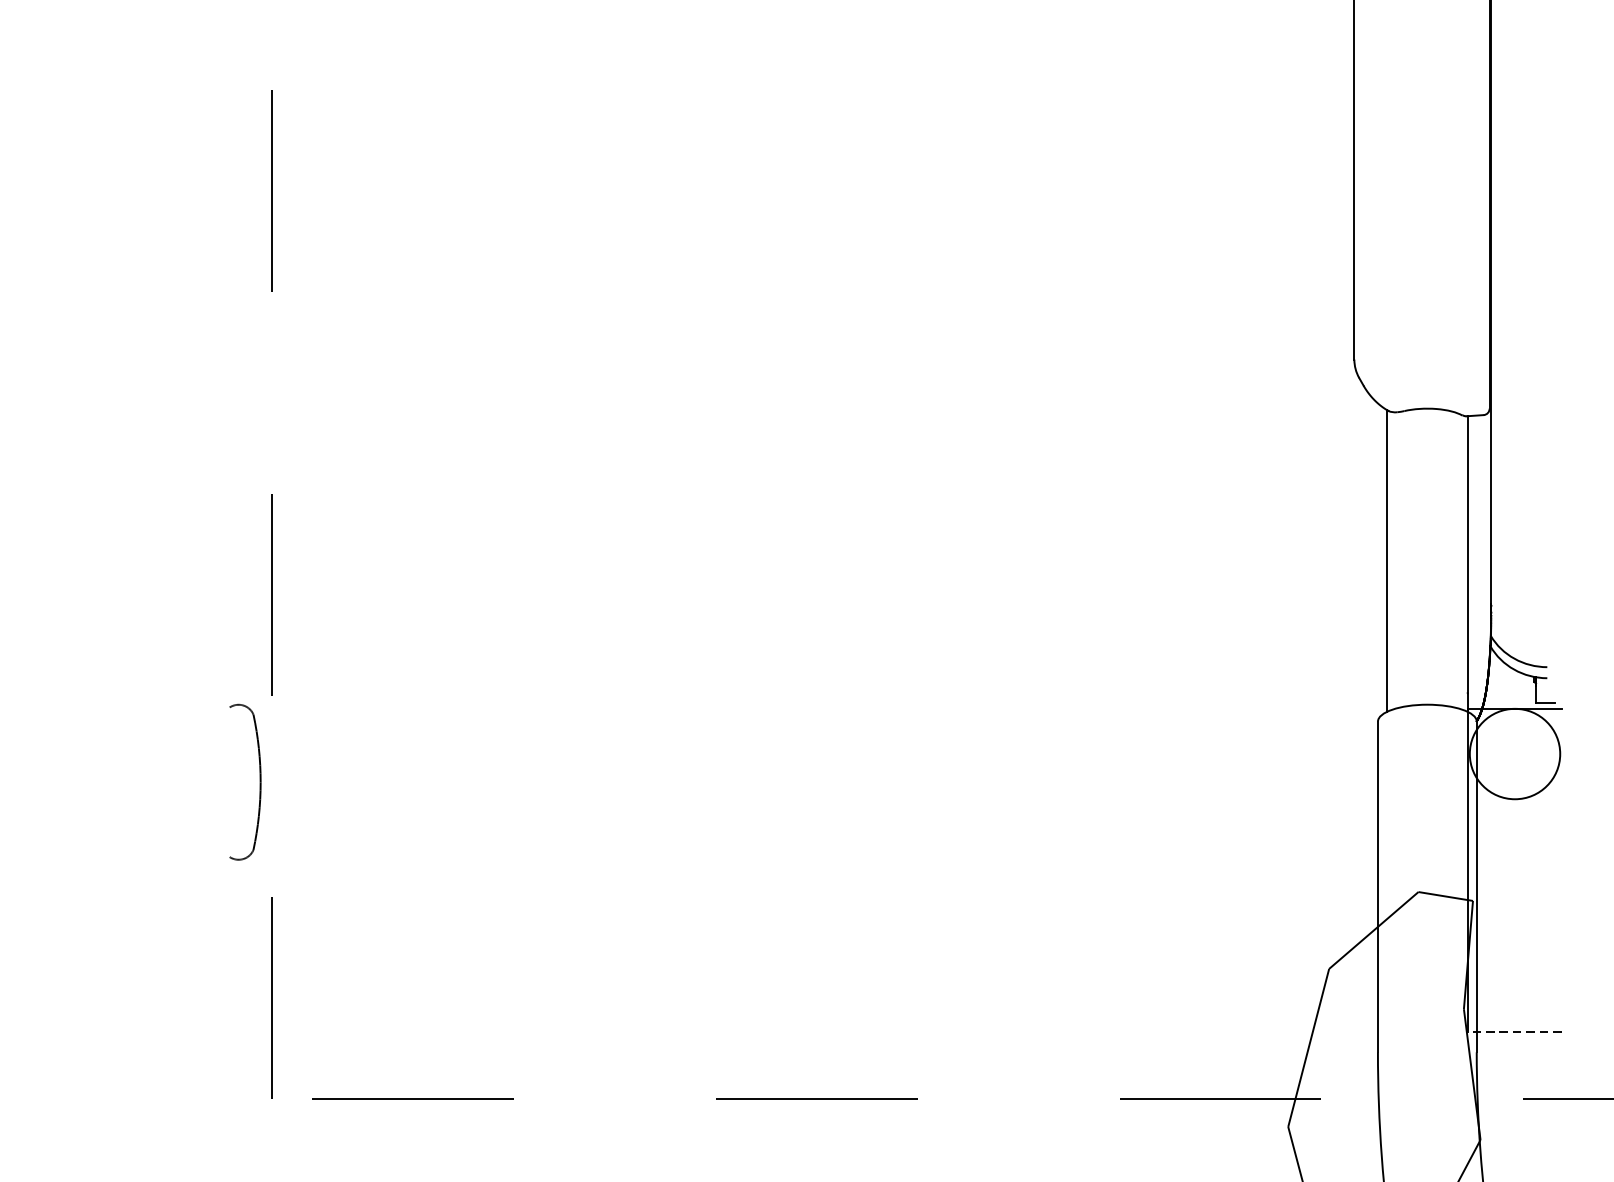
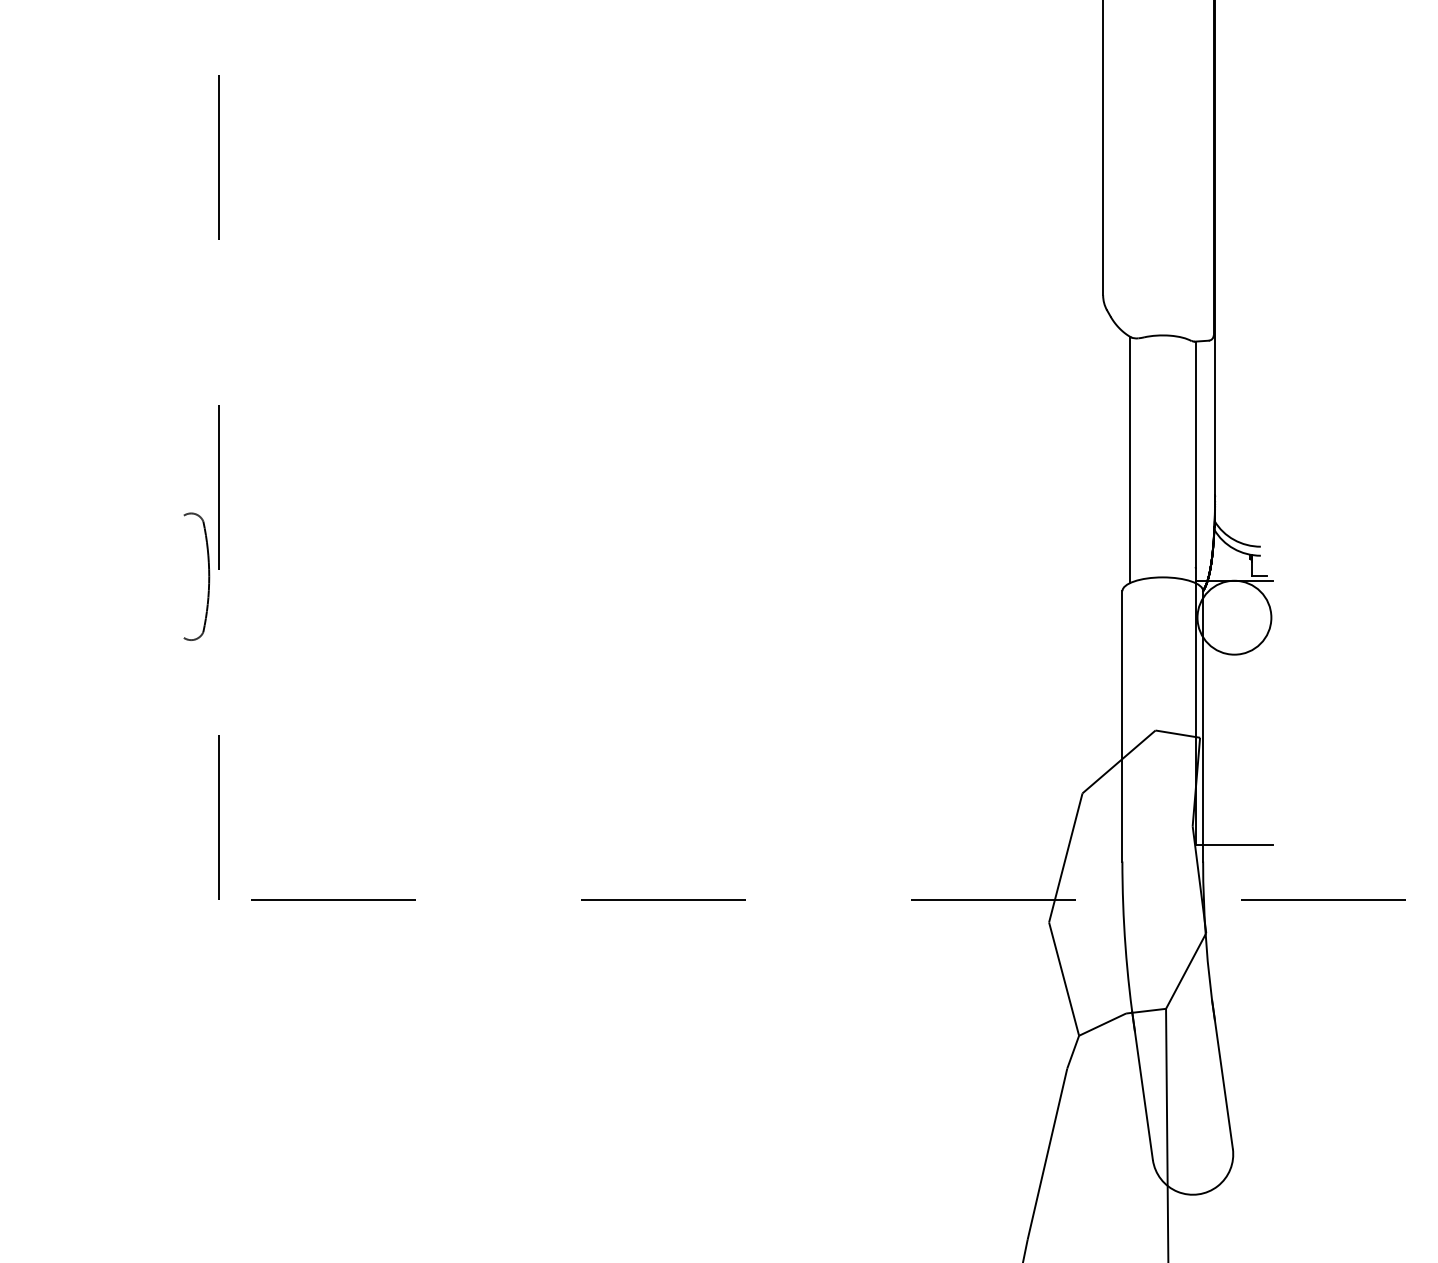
part: (259, 781) -> (208, 576), moved
line: (1513, 1031) -> (1233, 844), dashed -> solid

